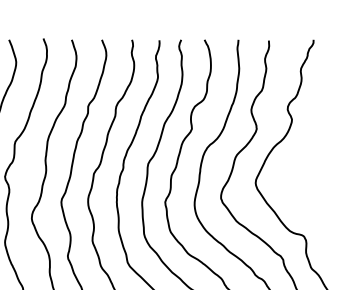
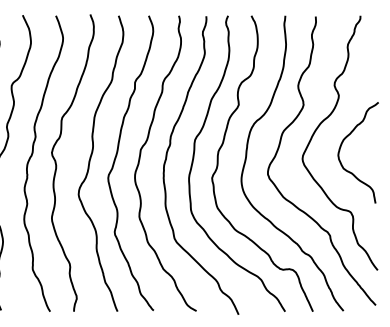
curve: (294, 171) -> (341, 147), added

